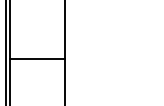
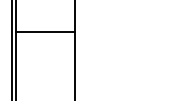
line: (36, 58) -> (44, 31), moved

